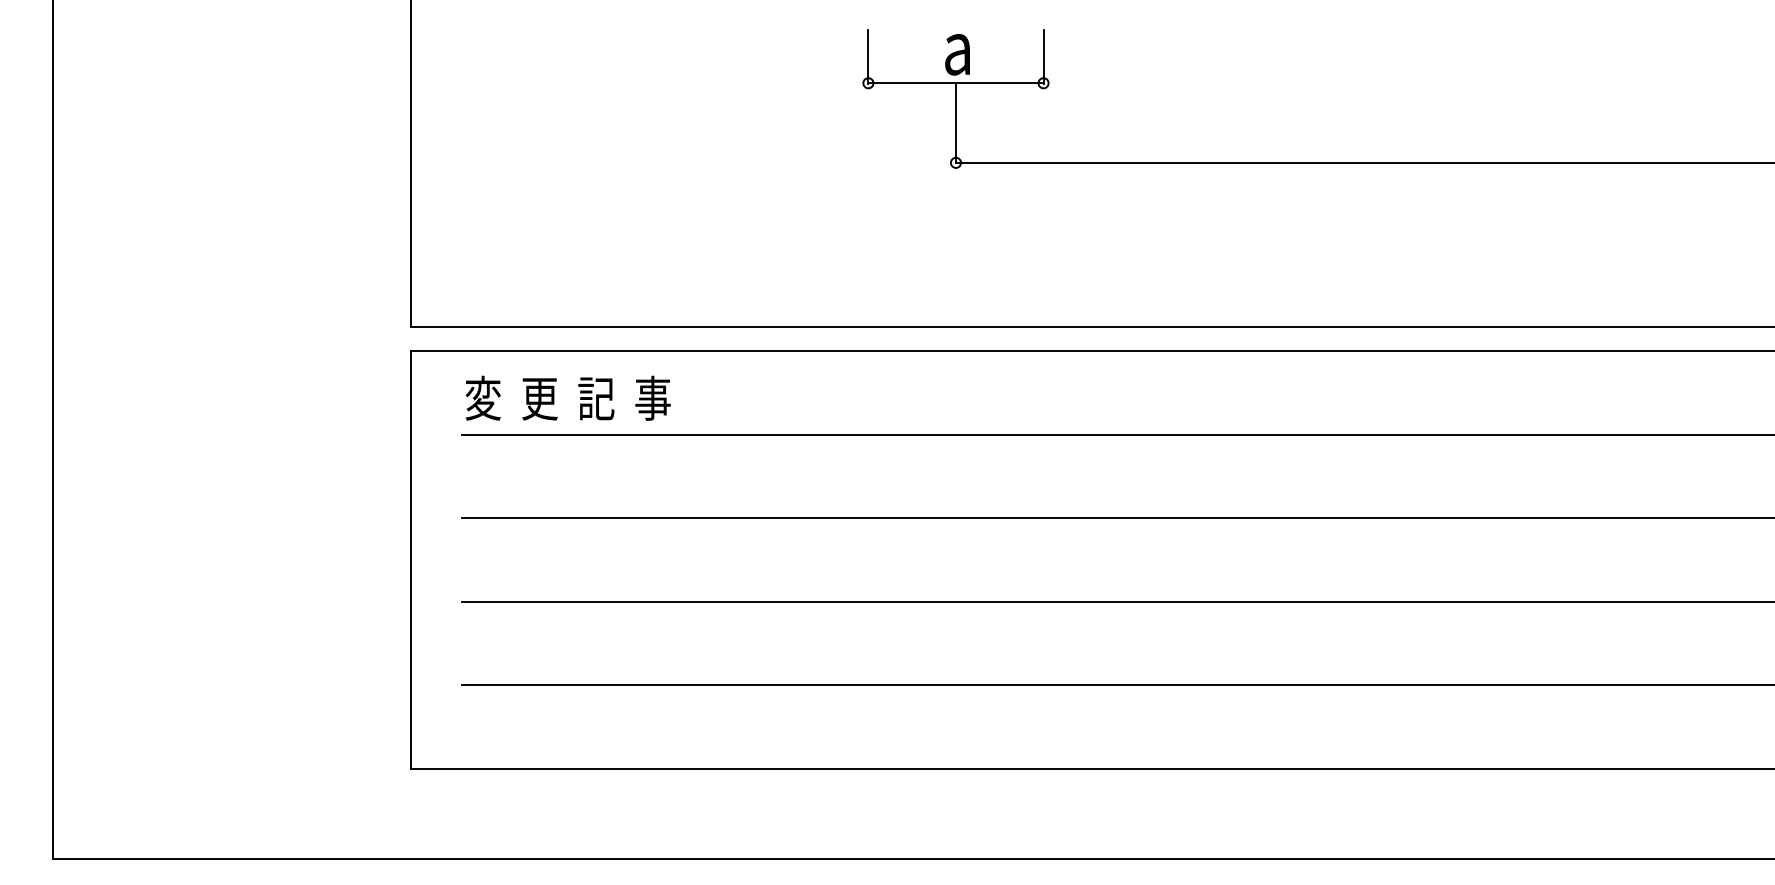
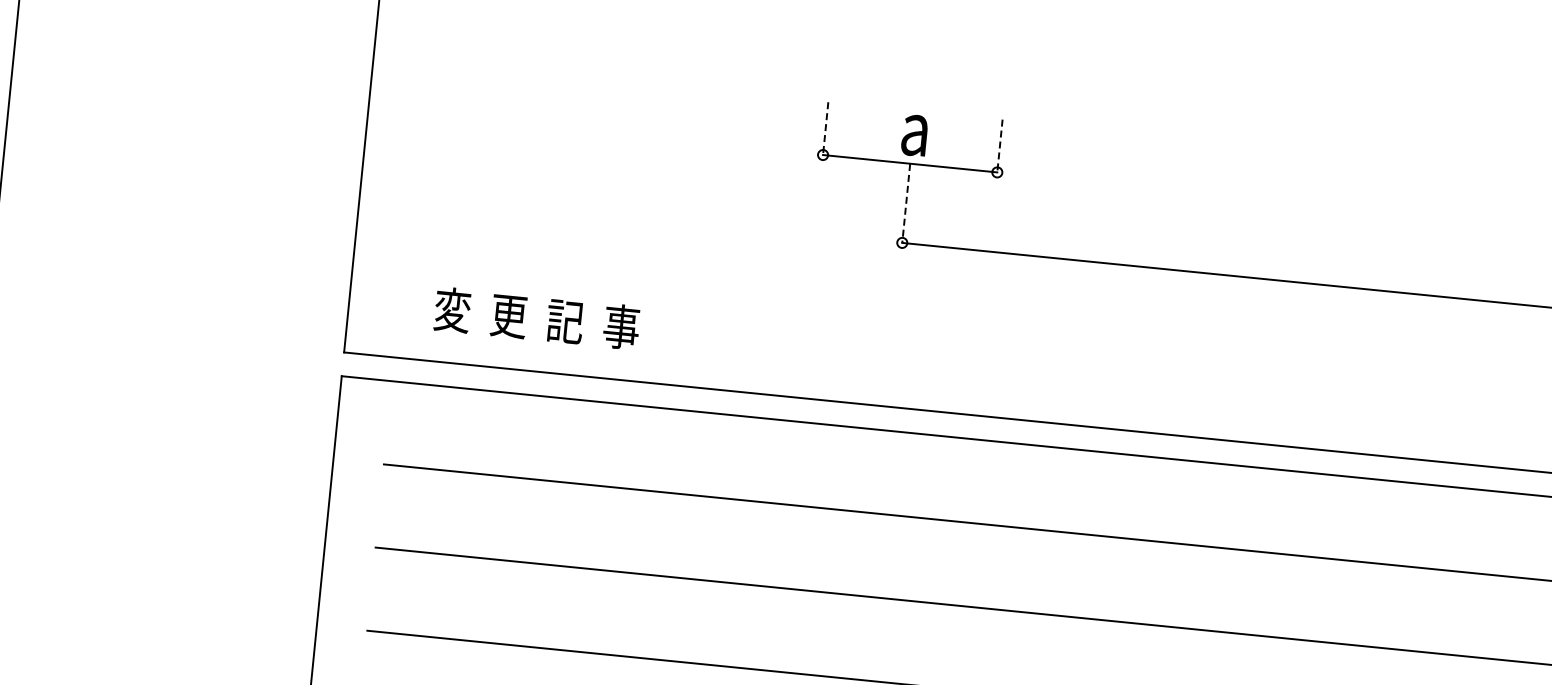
line: (868, 56) -> (825, 128), solid -> dashed
line: (1043, 56) -> (999, 145), solid -> dashed
line: (955, 123) -> (905, 203), solid -> dashed
text: (567, 397) -> (536, 317), moved

